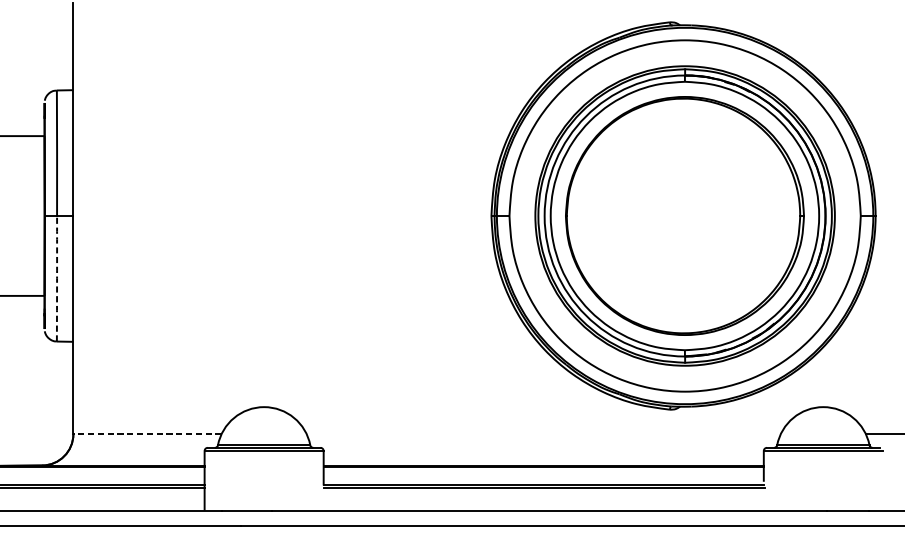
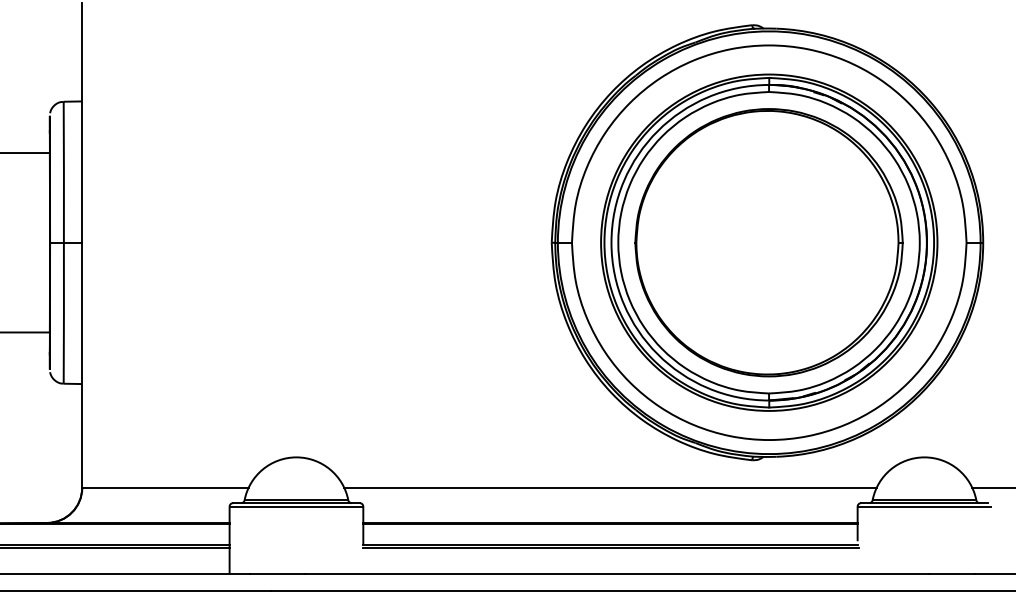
arc: (56, 279) -> (63, 313), dashed -> solid
line: (146, 433) -> (164, 487), dashed -> solid
line: (543, 433) -> (610, 487), added

